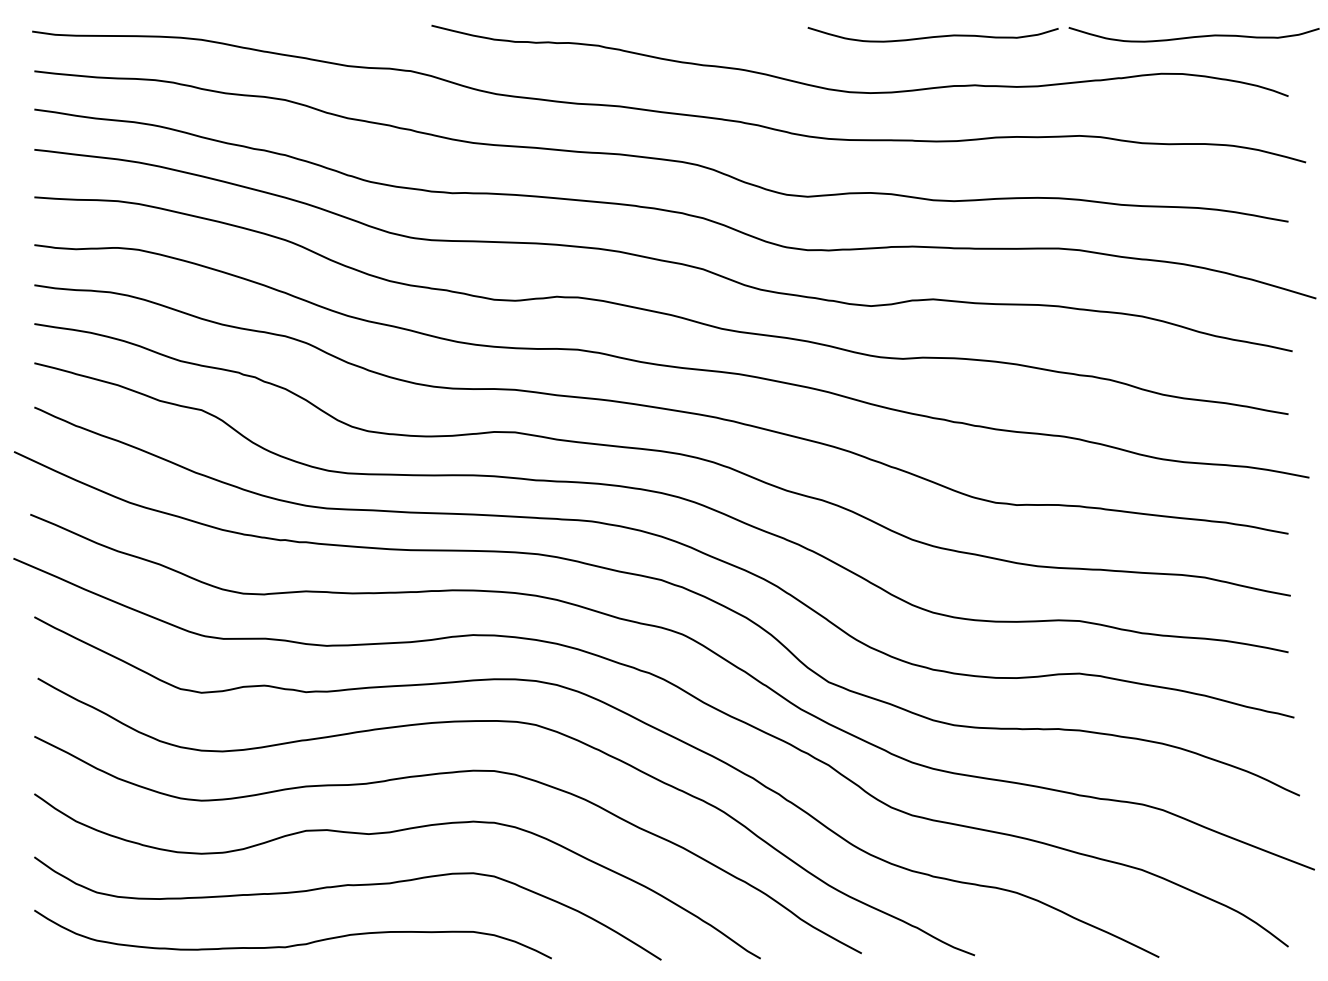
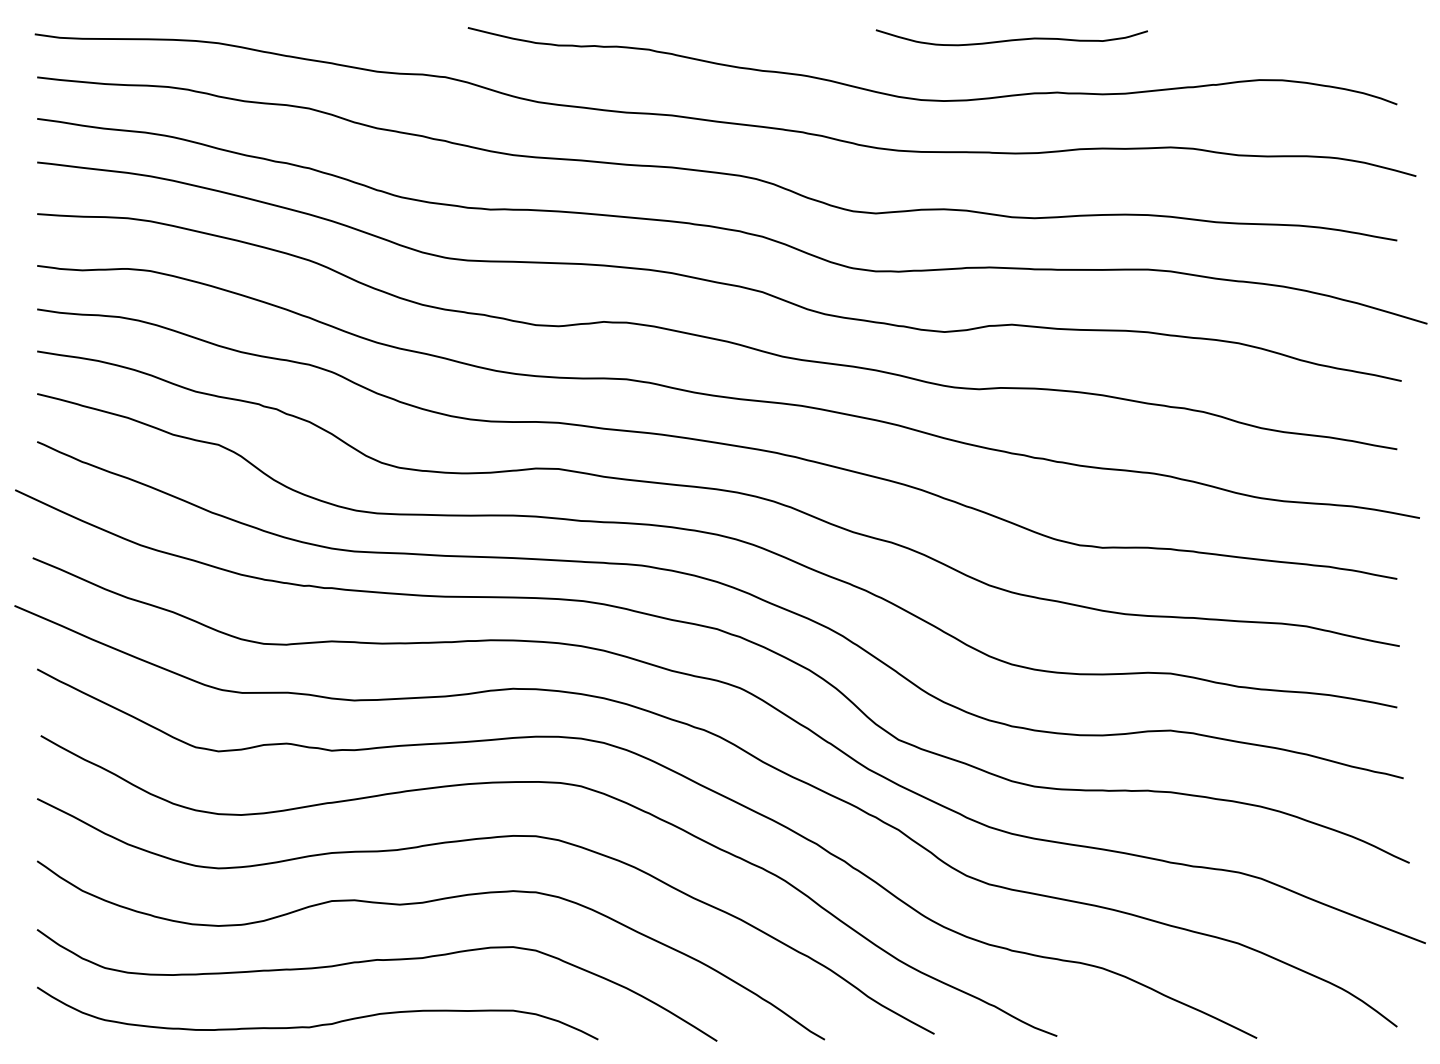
curve: (1193, 36) -> (1294, 39), removed

